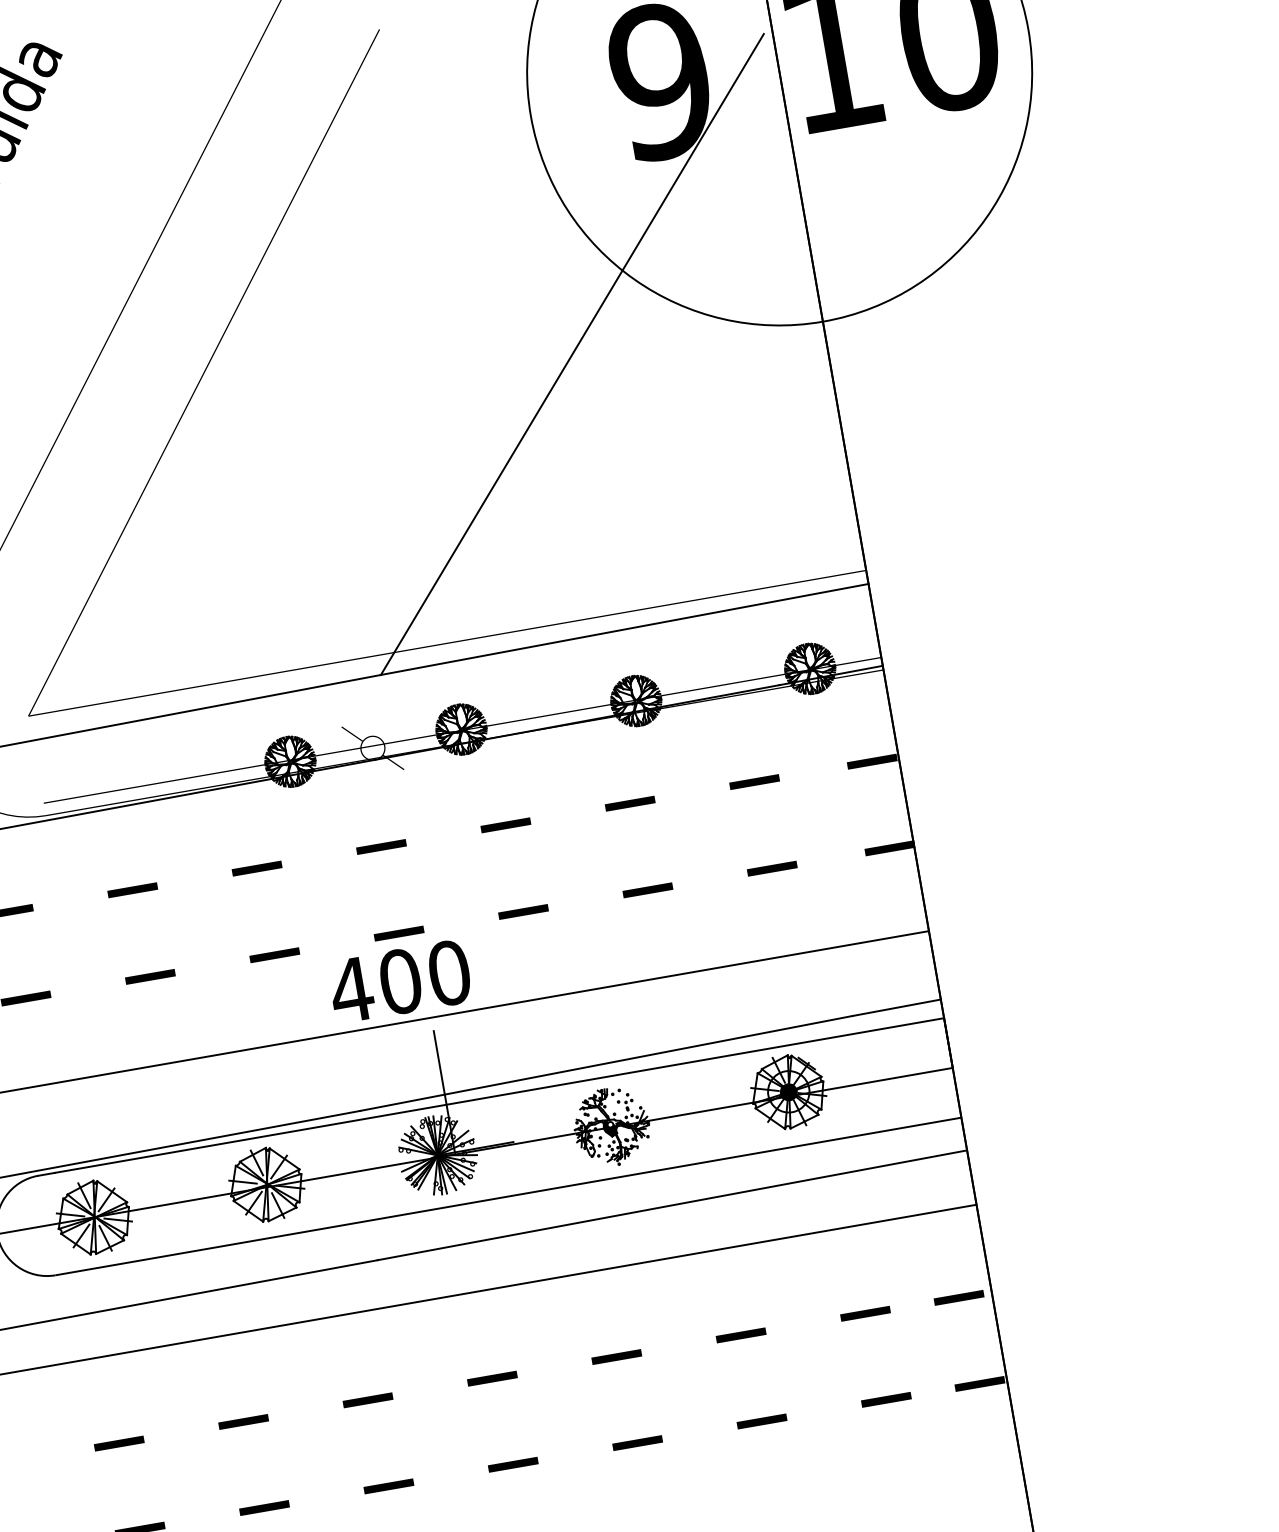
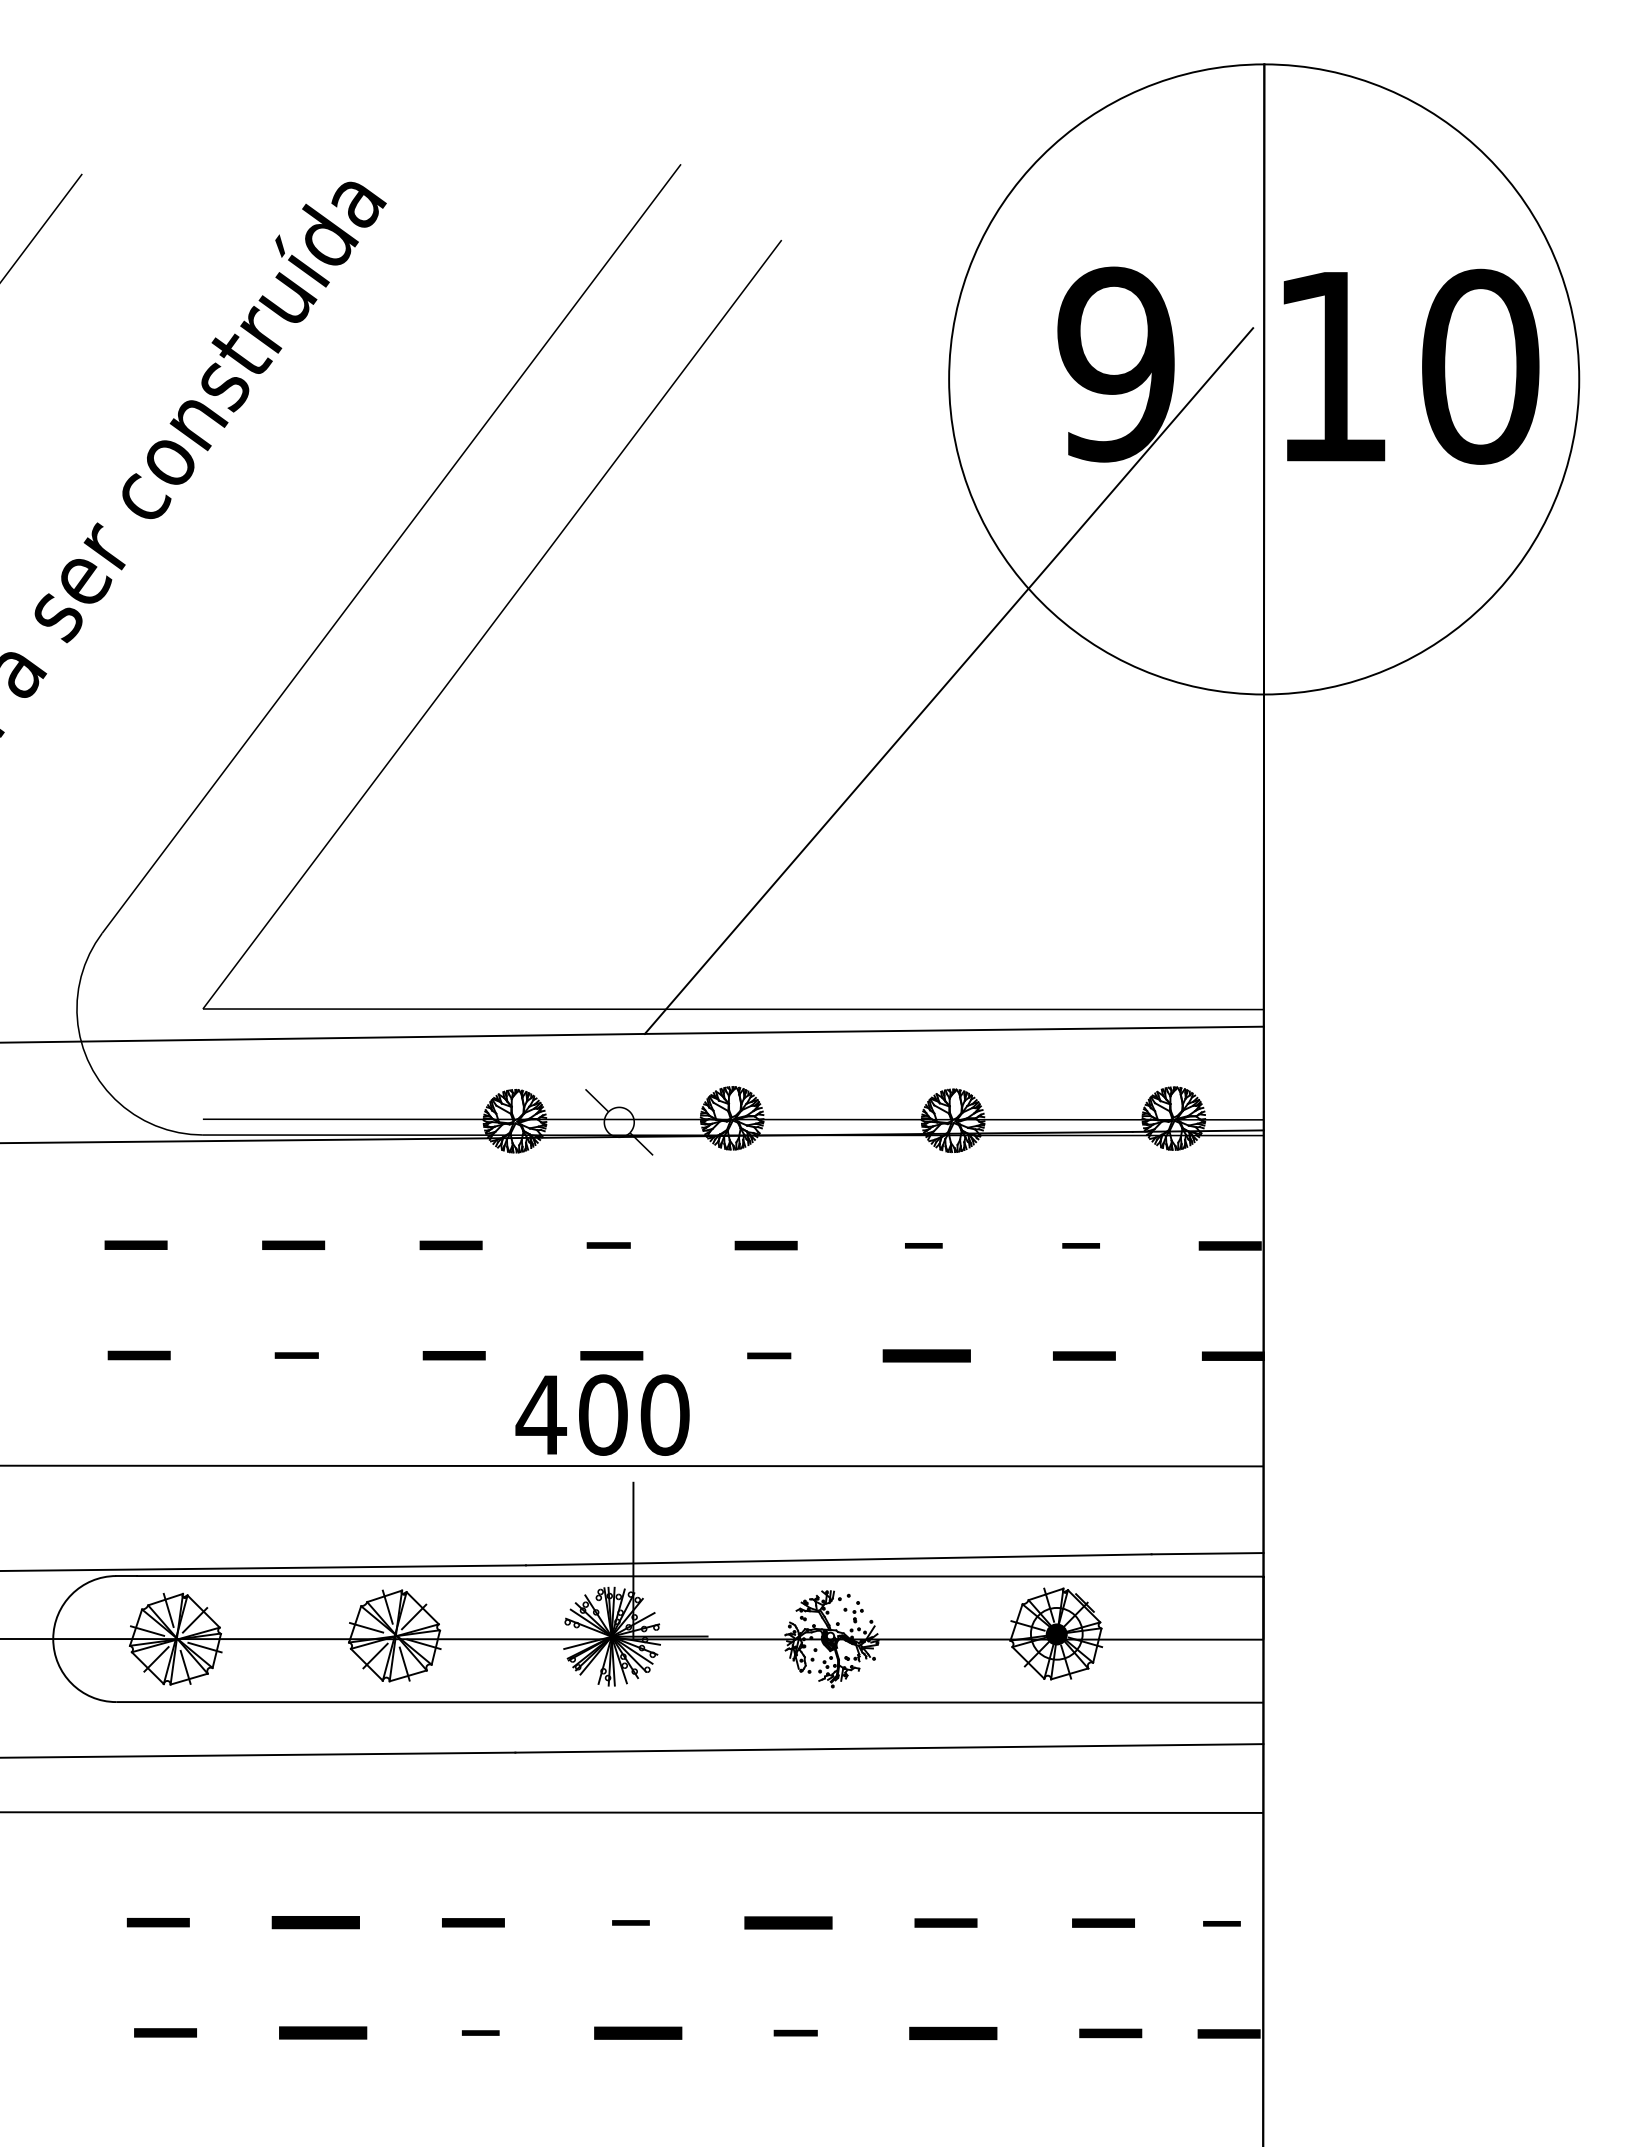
part: (753, 781) -> (1080, 1245), size x0.6
part: (630, 803) -> (923, 1245), size x0.6
part: (381, 847) -> (608, 1245), size x0.7
part: (647, 890) -> (926, 1355), size x1.4
part: (522, 911) -> (768, 1355), size x0.7
part: (150, 976) -> (296, 1355), size x0.7
part: (958, 1297) -> (1221, 1923), size x0.6
part: (616, 1356) -> (788, 1922), size x1.4
part: (492, 1378) -> (630, 1922), size x0.6
part: (761, 1420) -> (952, 2032), size x1.4
part: (243, 1421) -> (315, 1922), size x1.4
part: (637, 1442) -> (795, 2032), size x0.7
part: (512, 1464) -> (637, 2032), size x1.4
part: (388, 1485) -> (480, 2032), size x0.6
part: (264, 1507) -> (322, 2032), size x1.4

